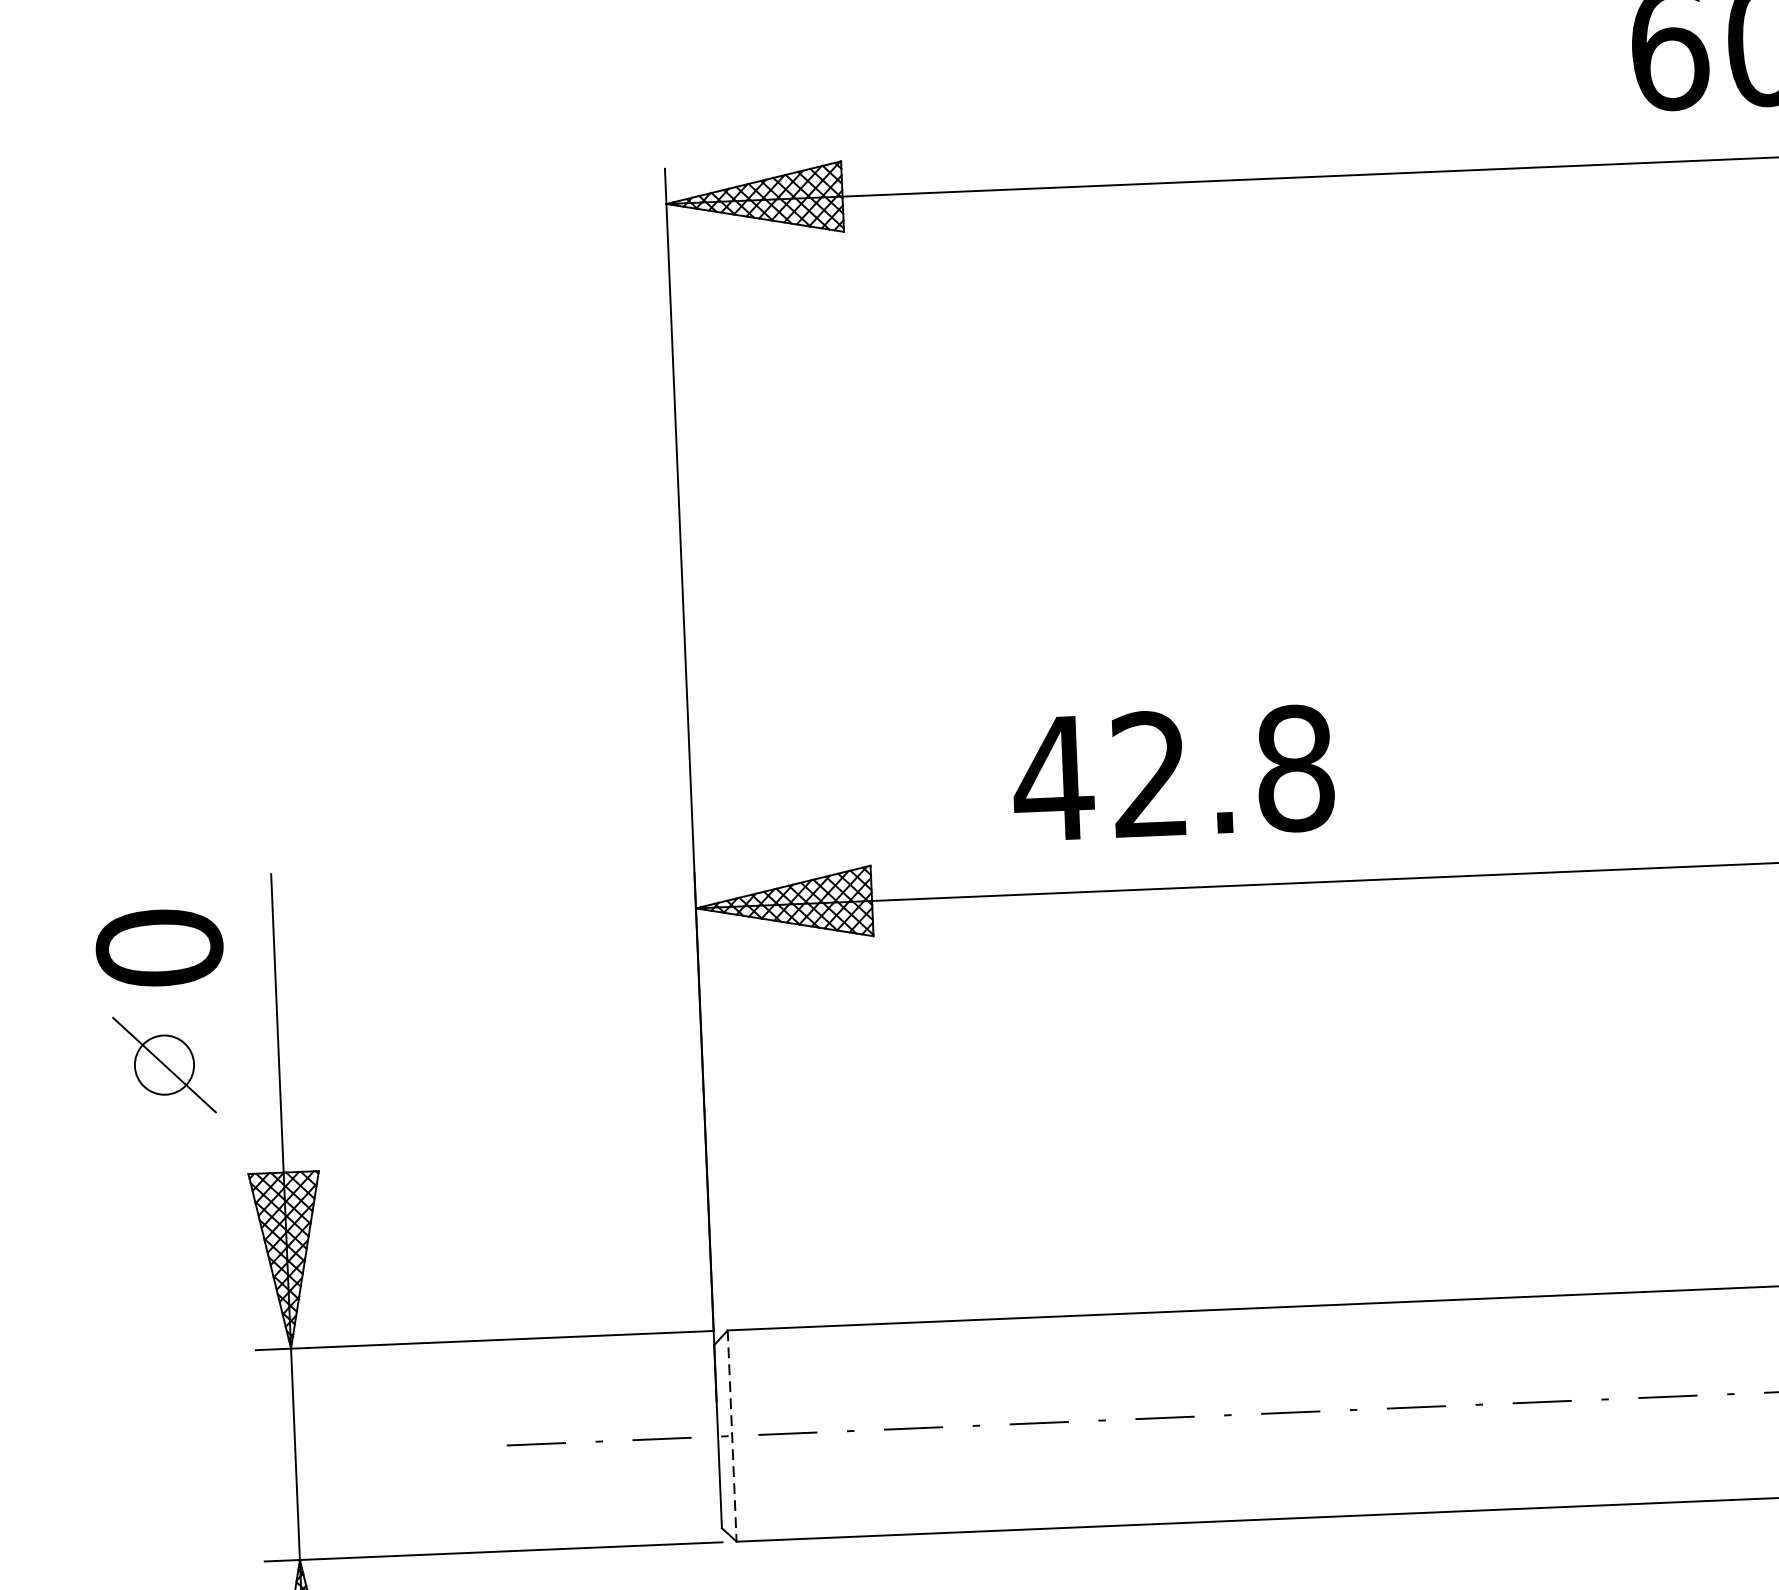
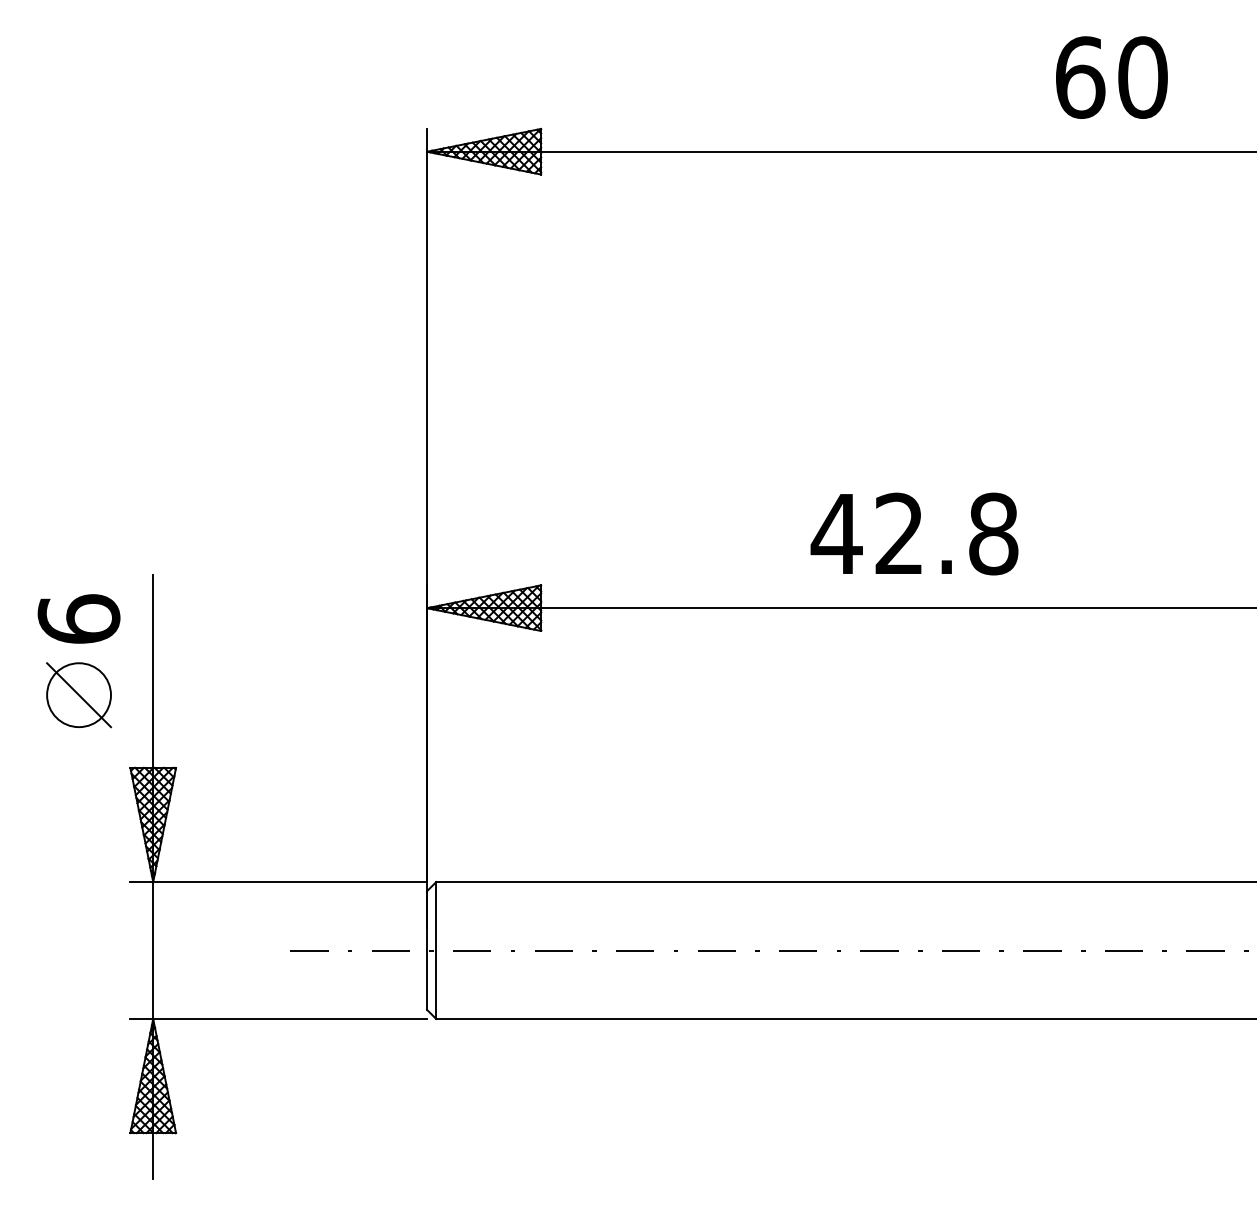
text: (1173, 772) -> (914, 533), moved
text: (158, 948) -> (78, 619), 0 -> 6
circle: (165, 1065) -> (79, 695), size x1.67
line: (732, 1437) -> (436, 951), dashed -> solid

